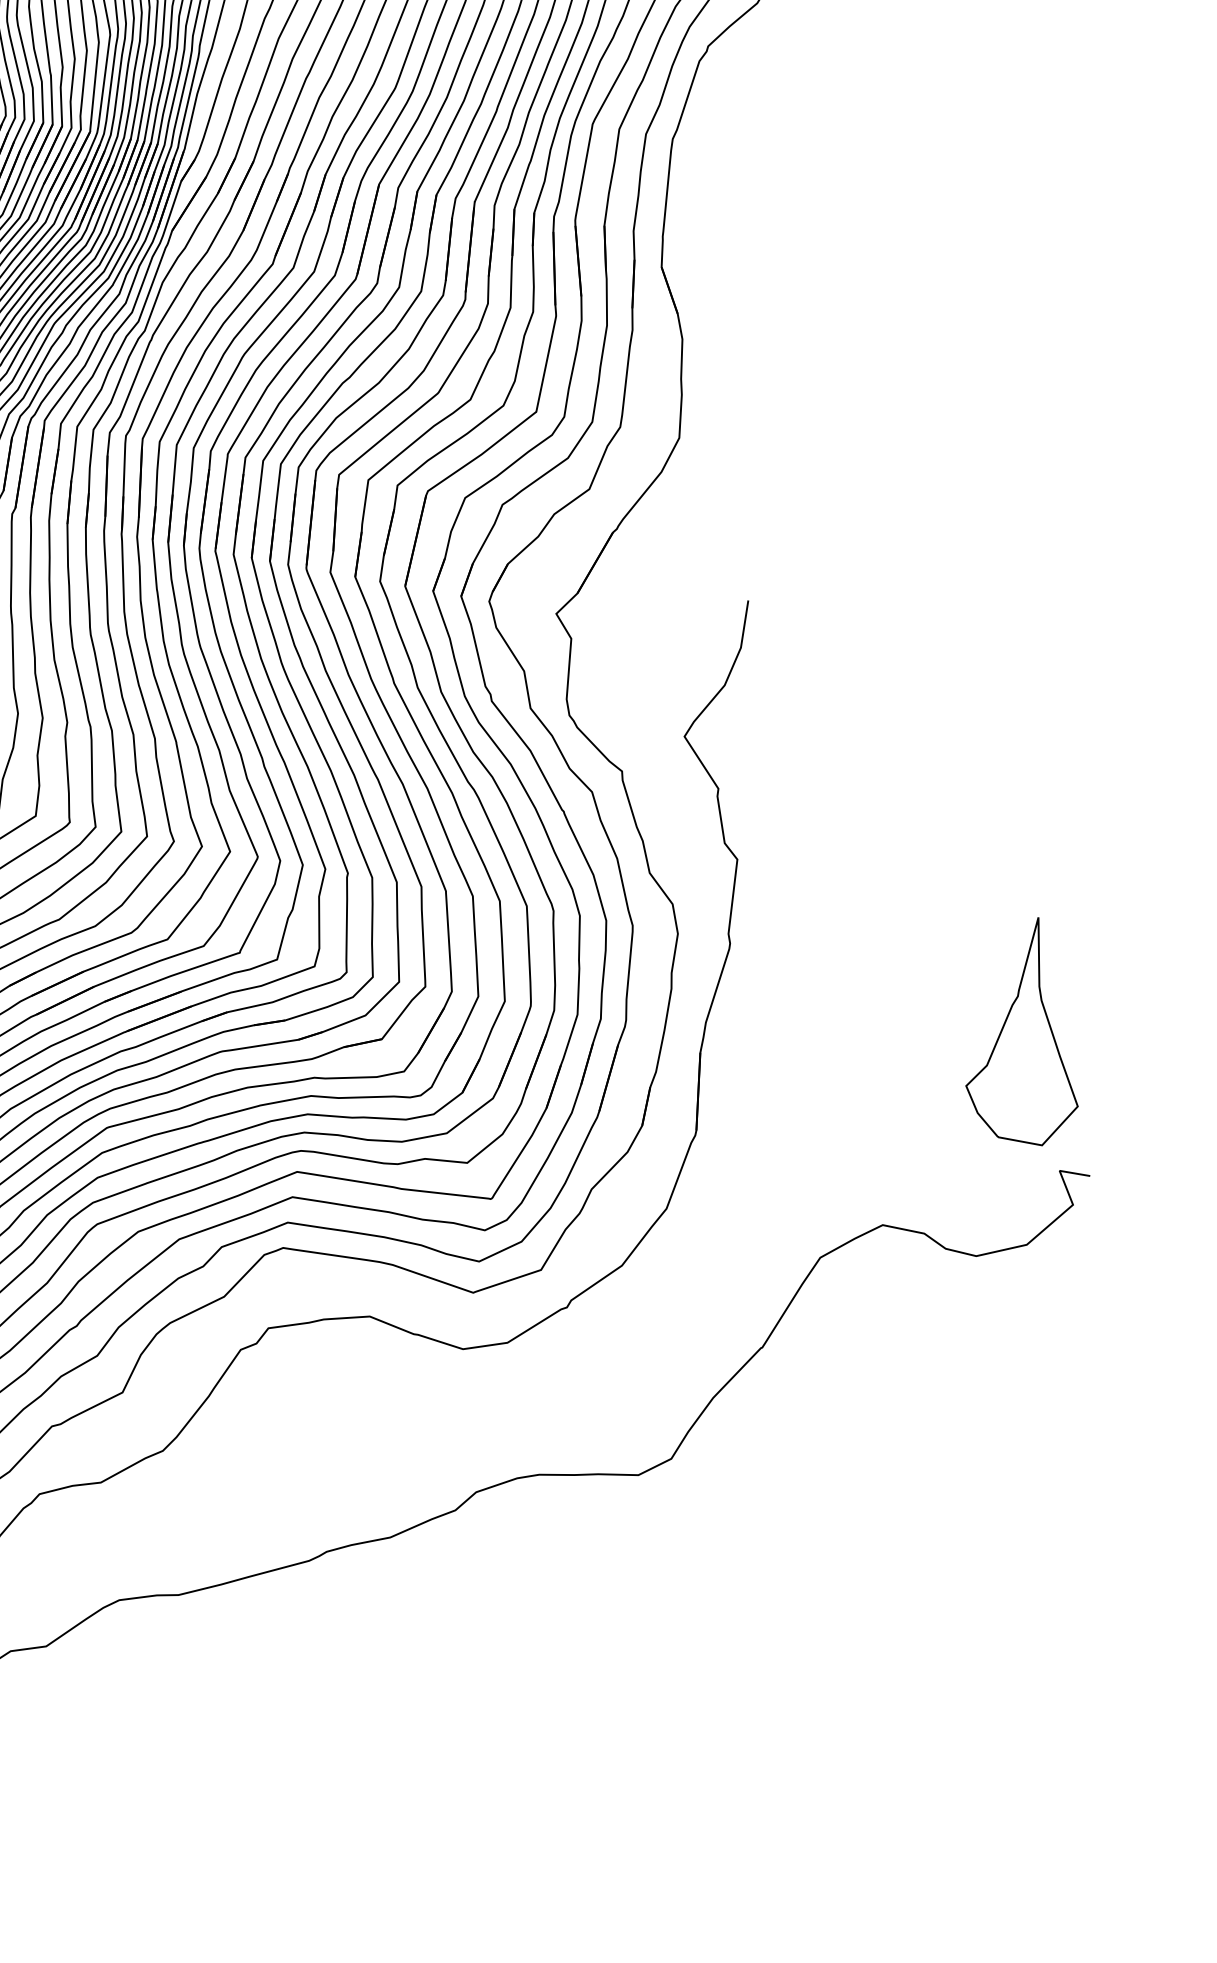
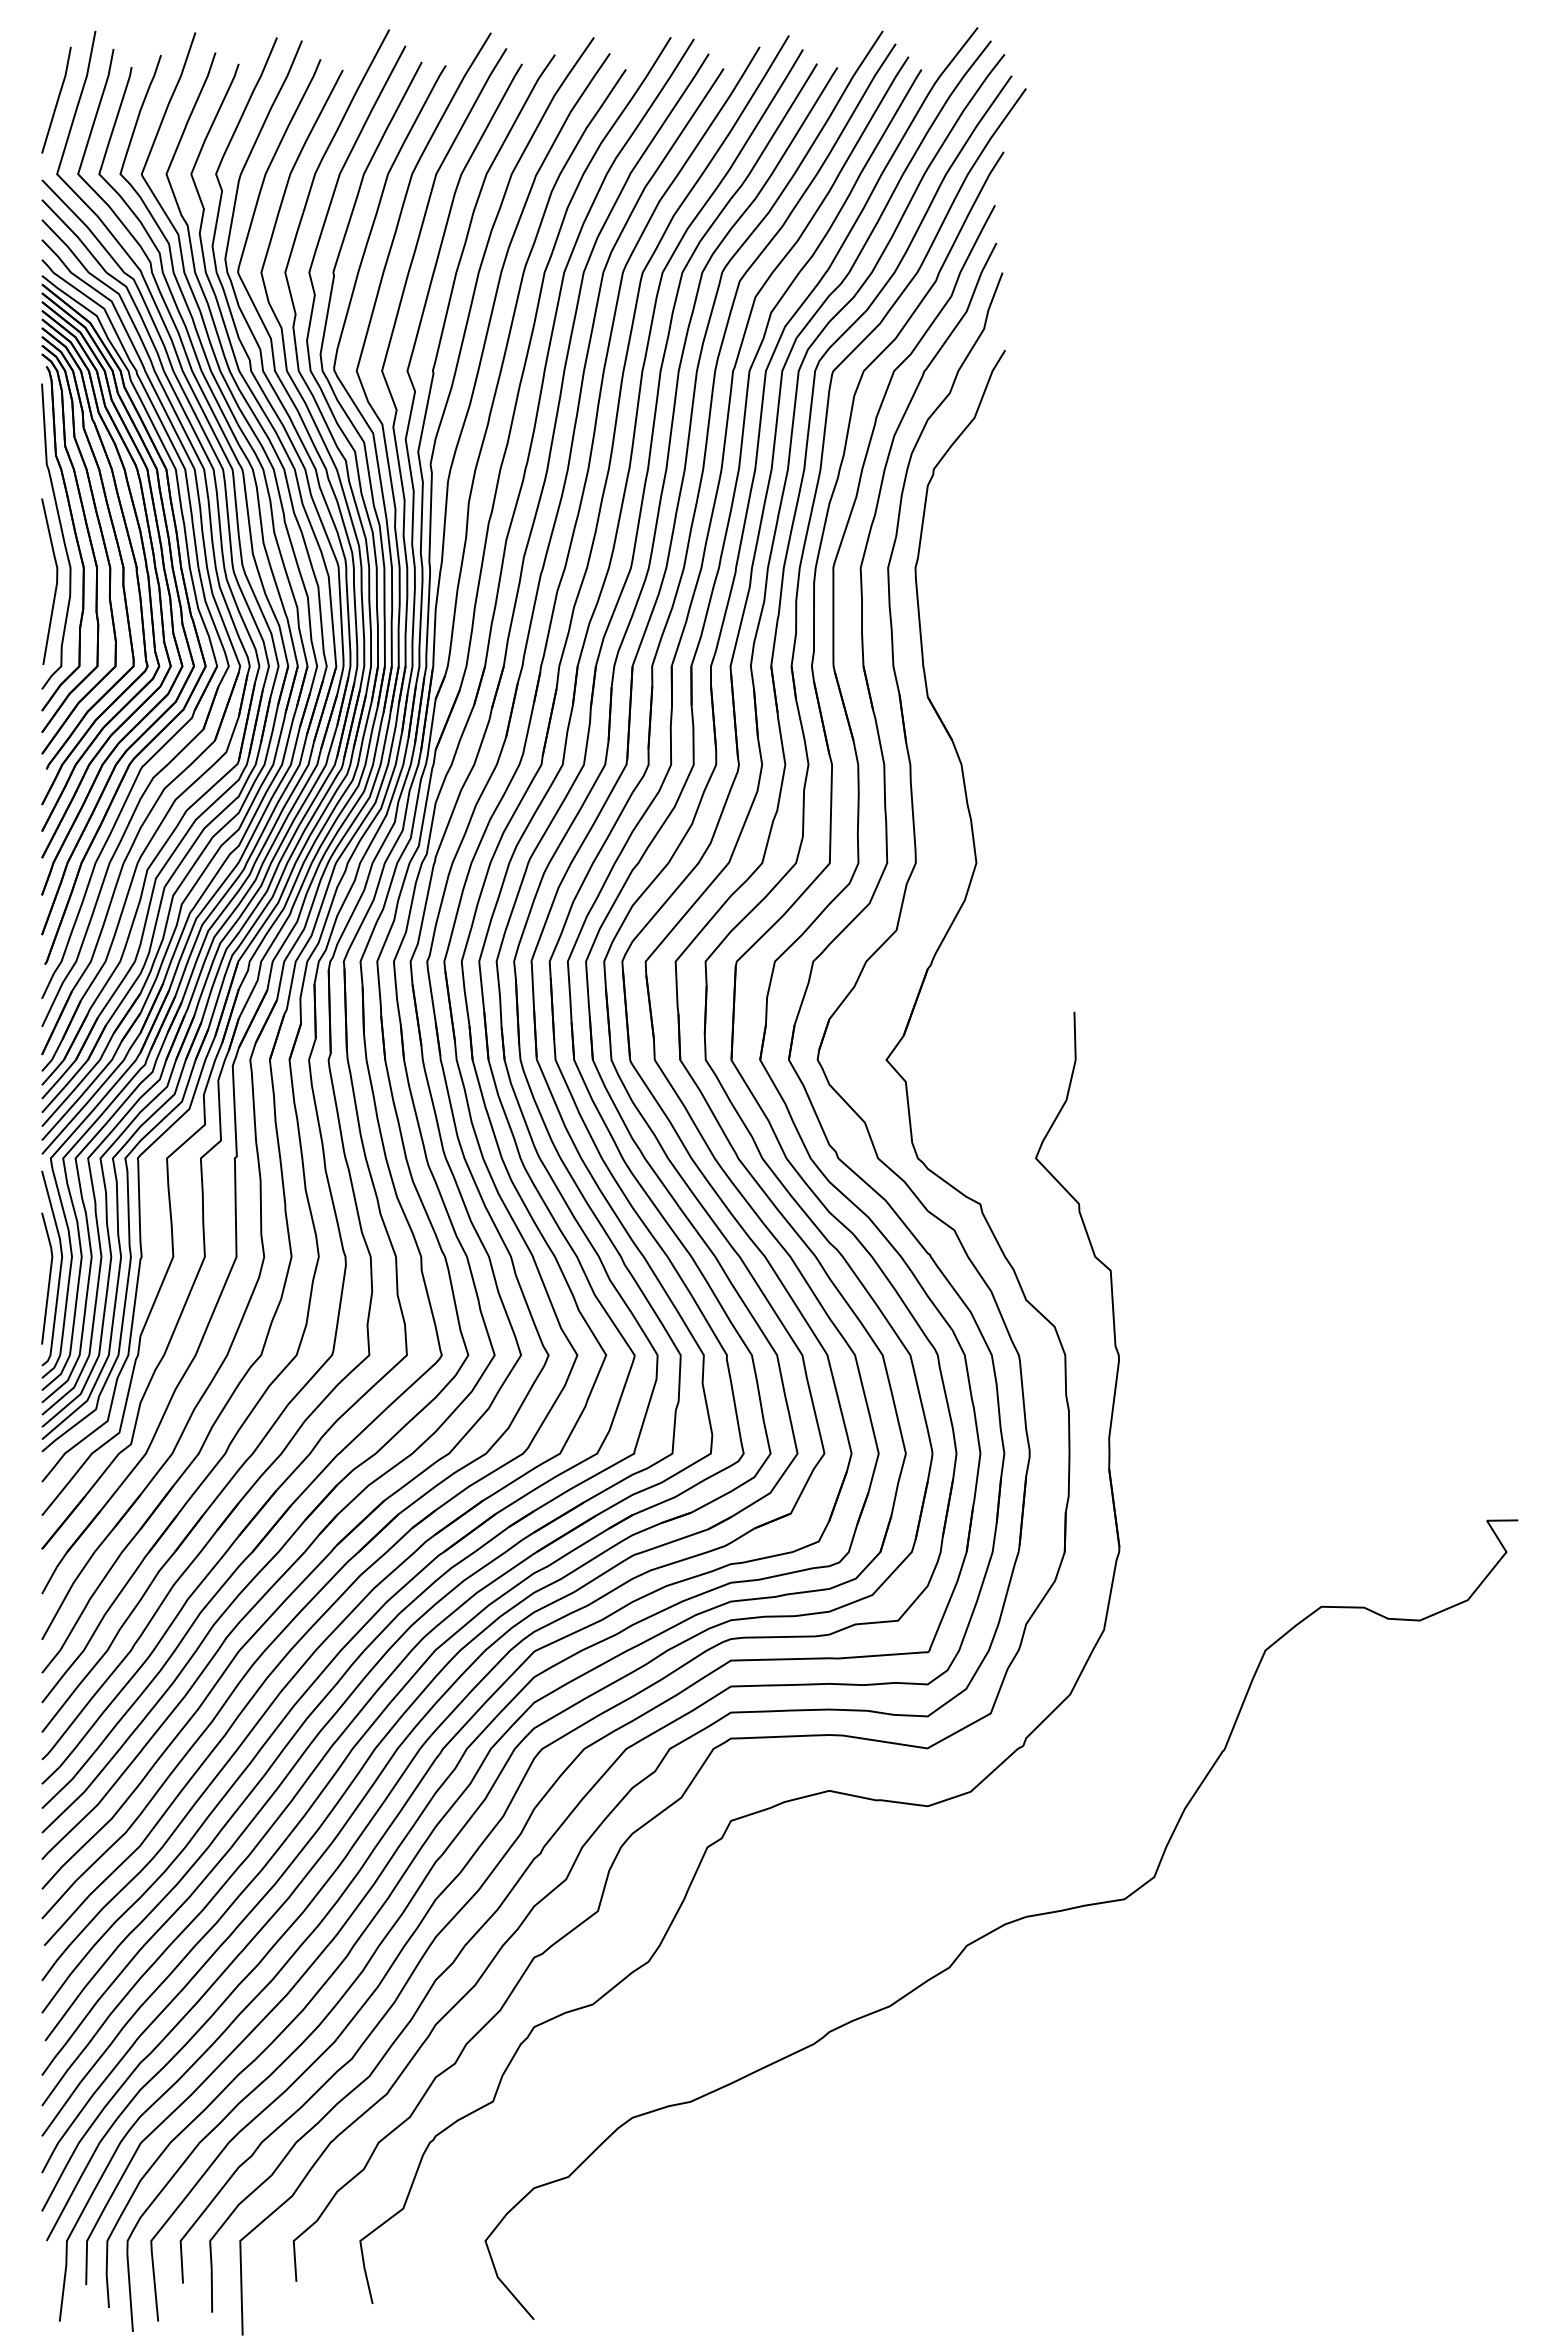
part: (1034, 1030) -> (1436, 1386), removed

